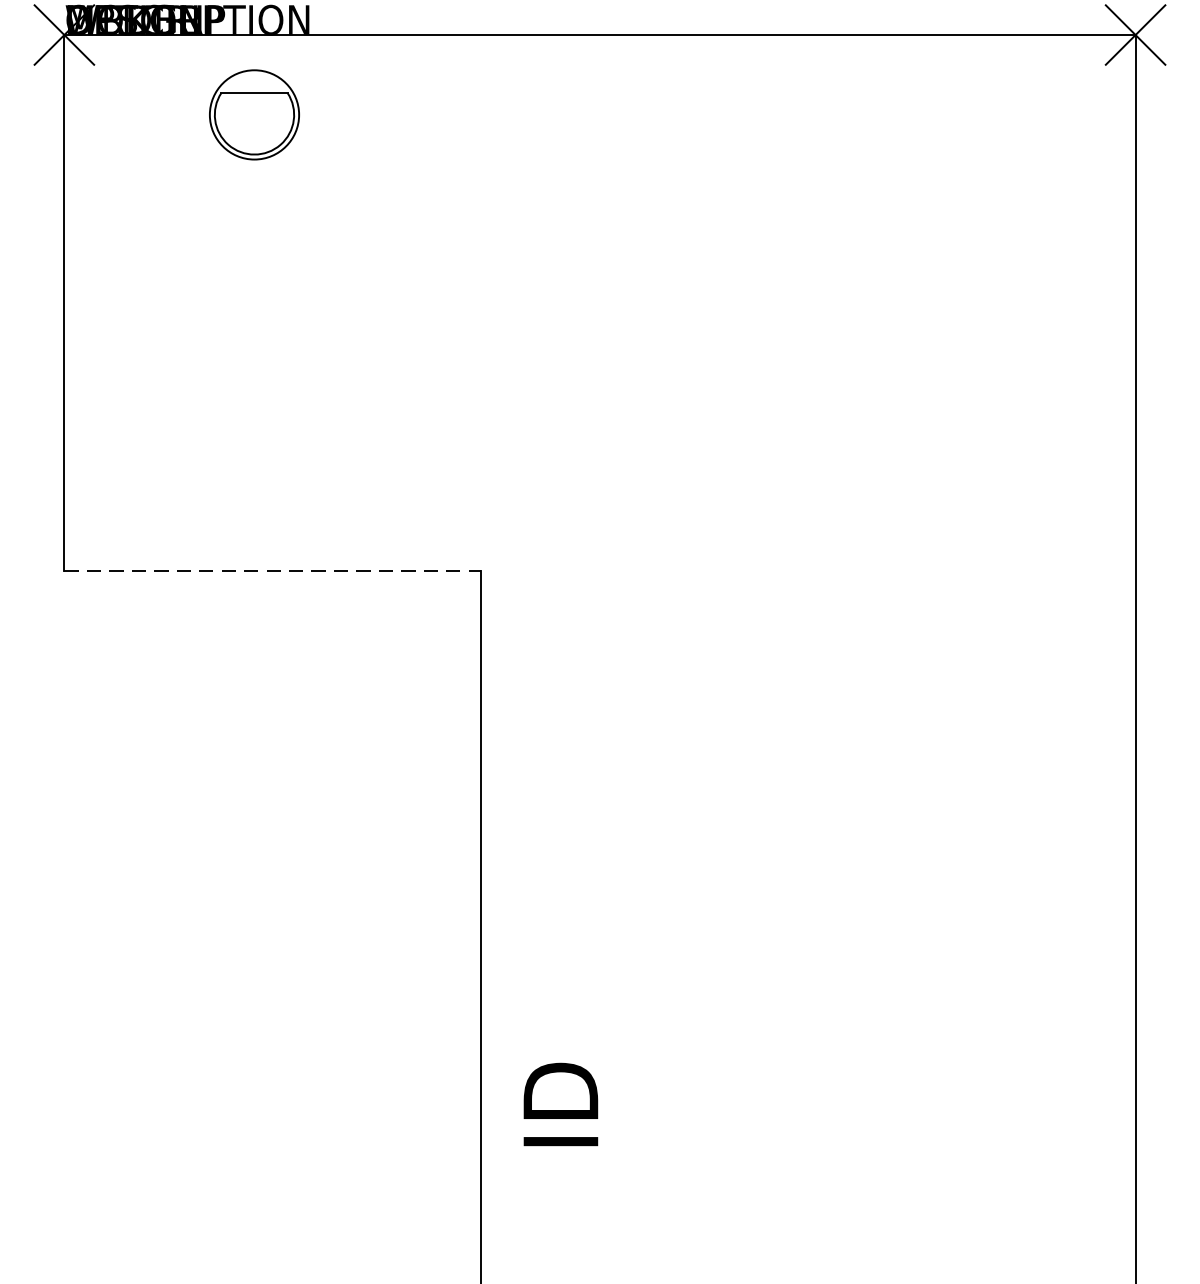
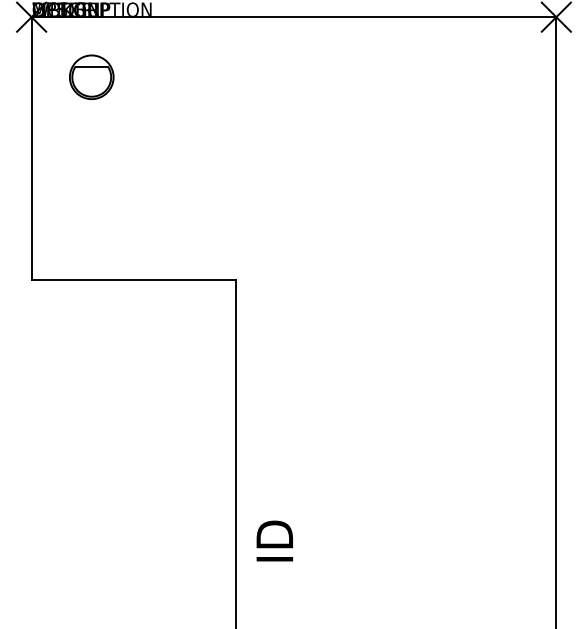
part: (253, 115) -> (91, 77), moved
line: (274, 570) -> (134, 279), dashed -> solid

